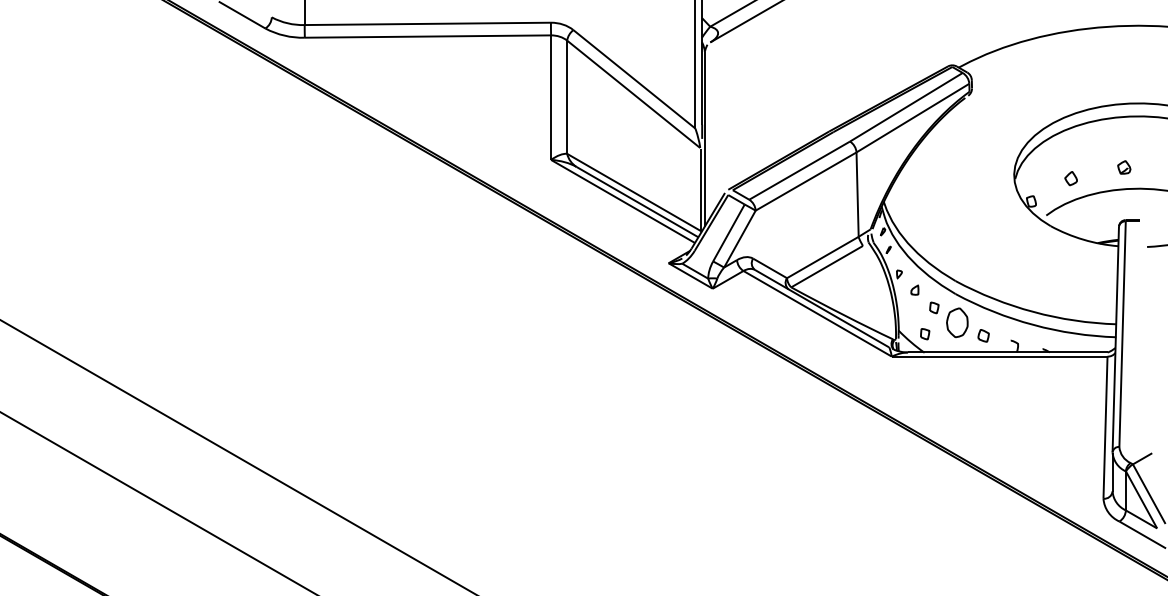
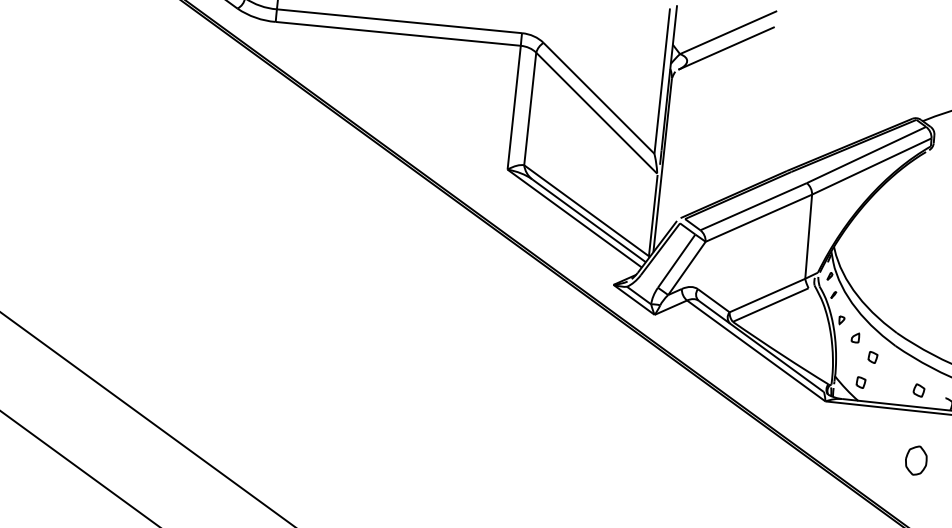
part: (957, 322) -> (916, 460), moved

